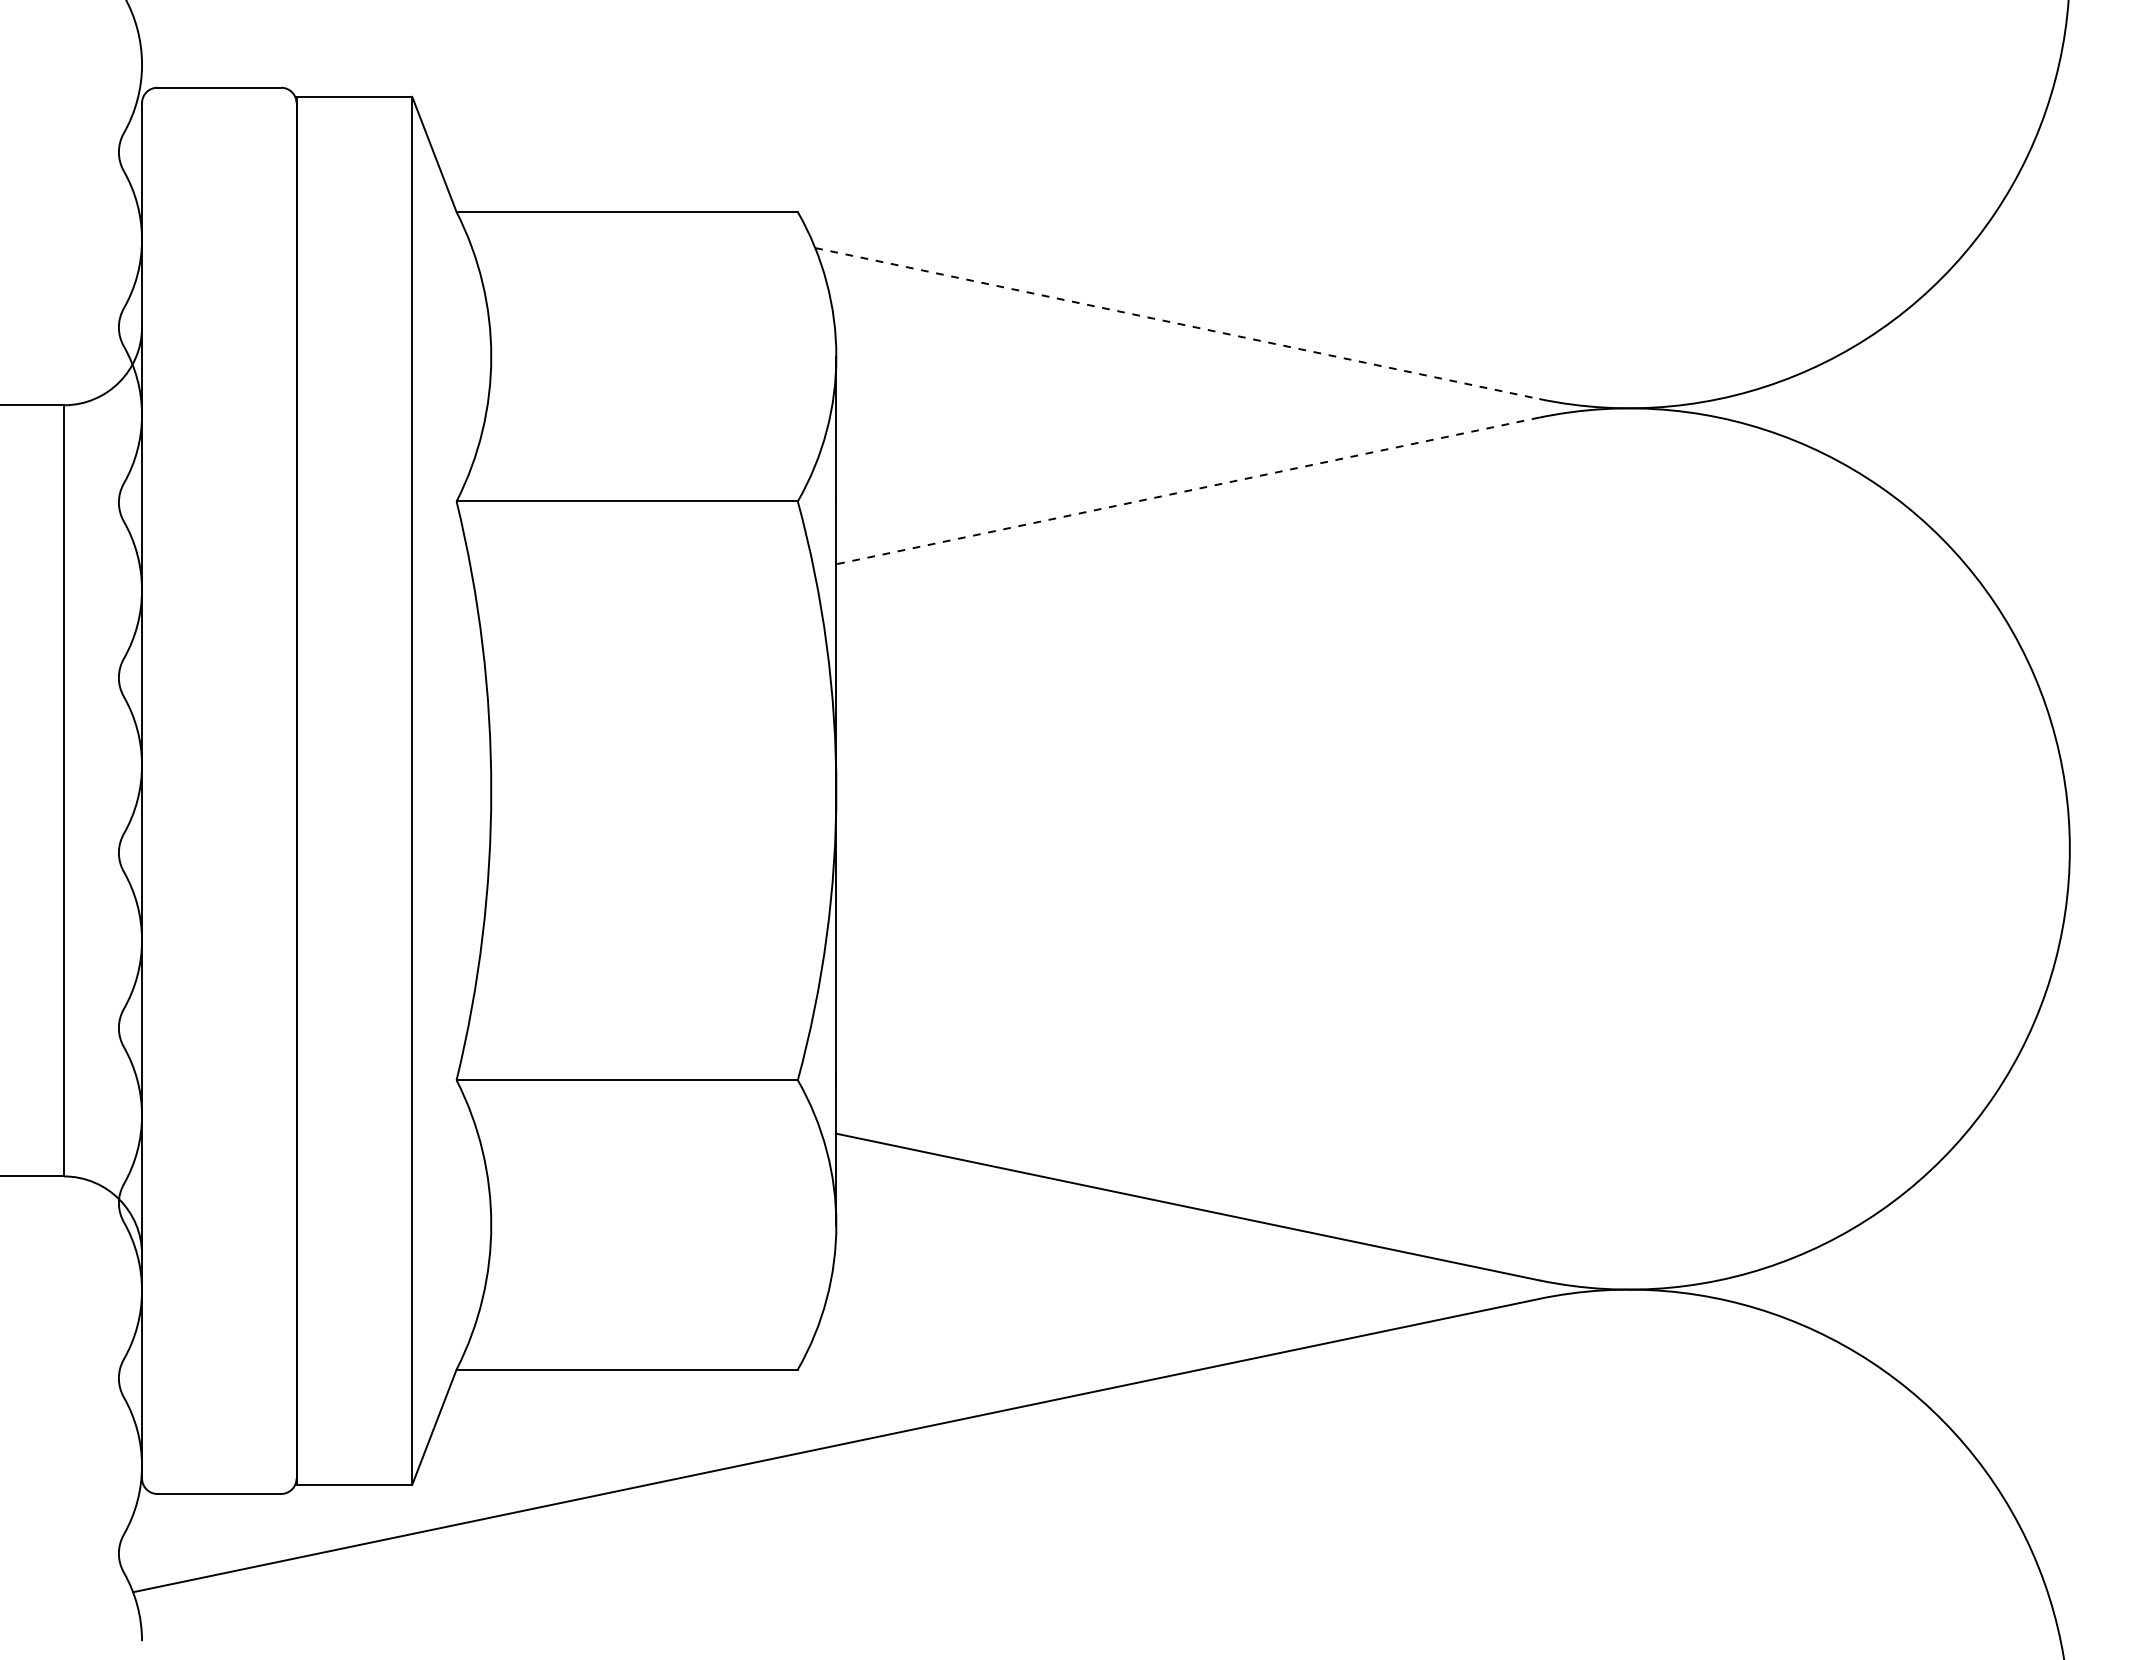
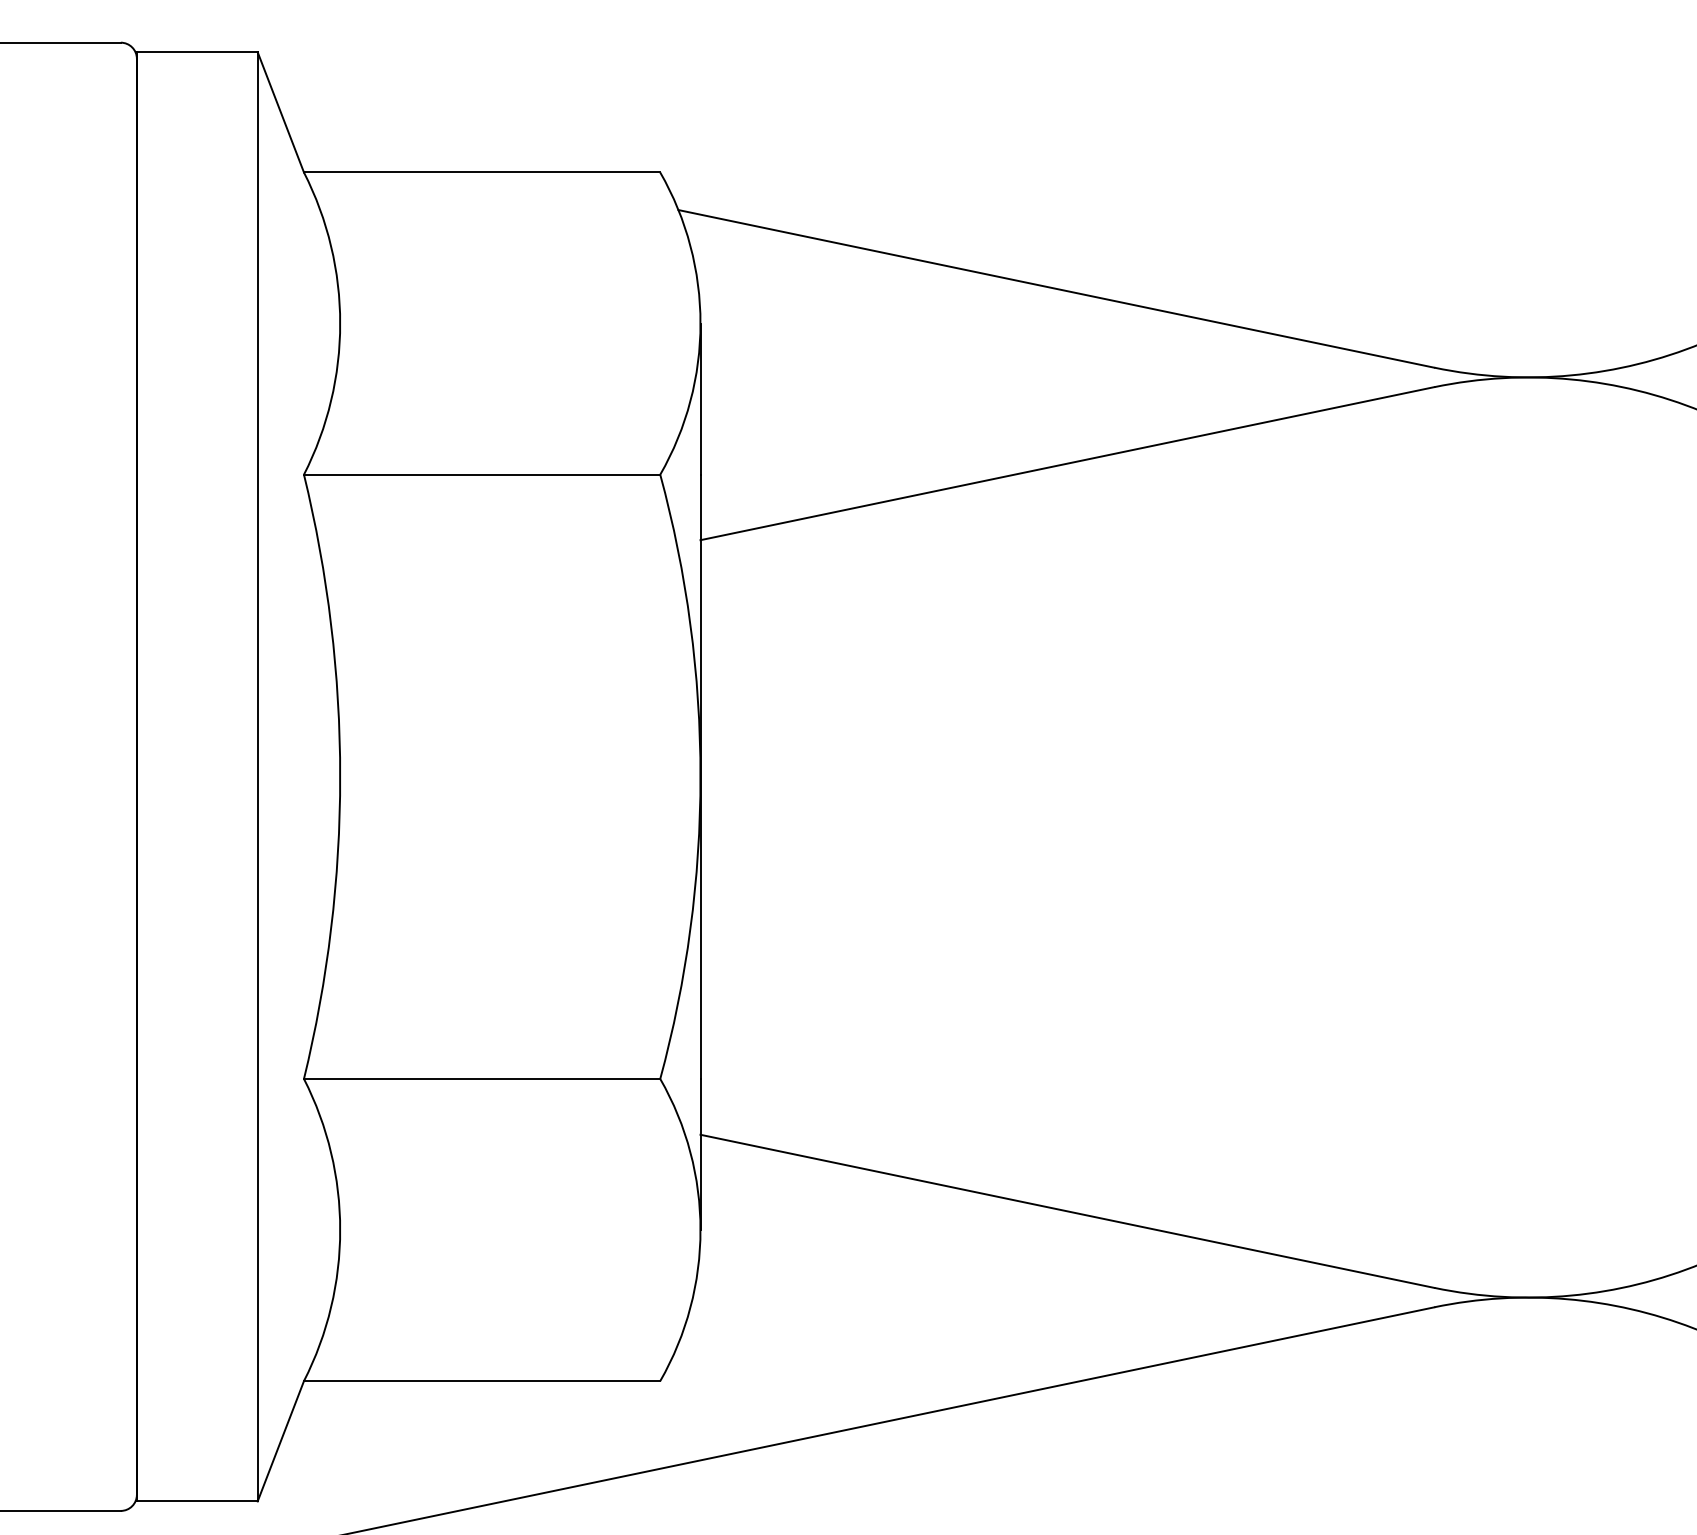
line: (1177, 323) -> (1056, 288), dashed -> solid
line: (1187, 491) -> (1067, 464), dashed -> solid

